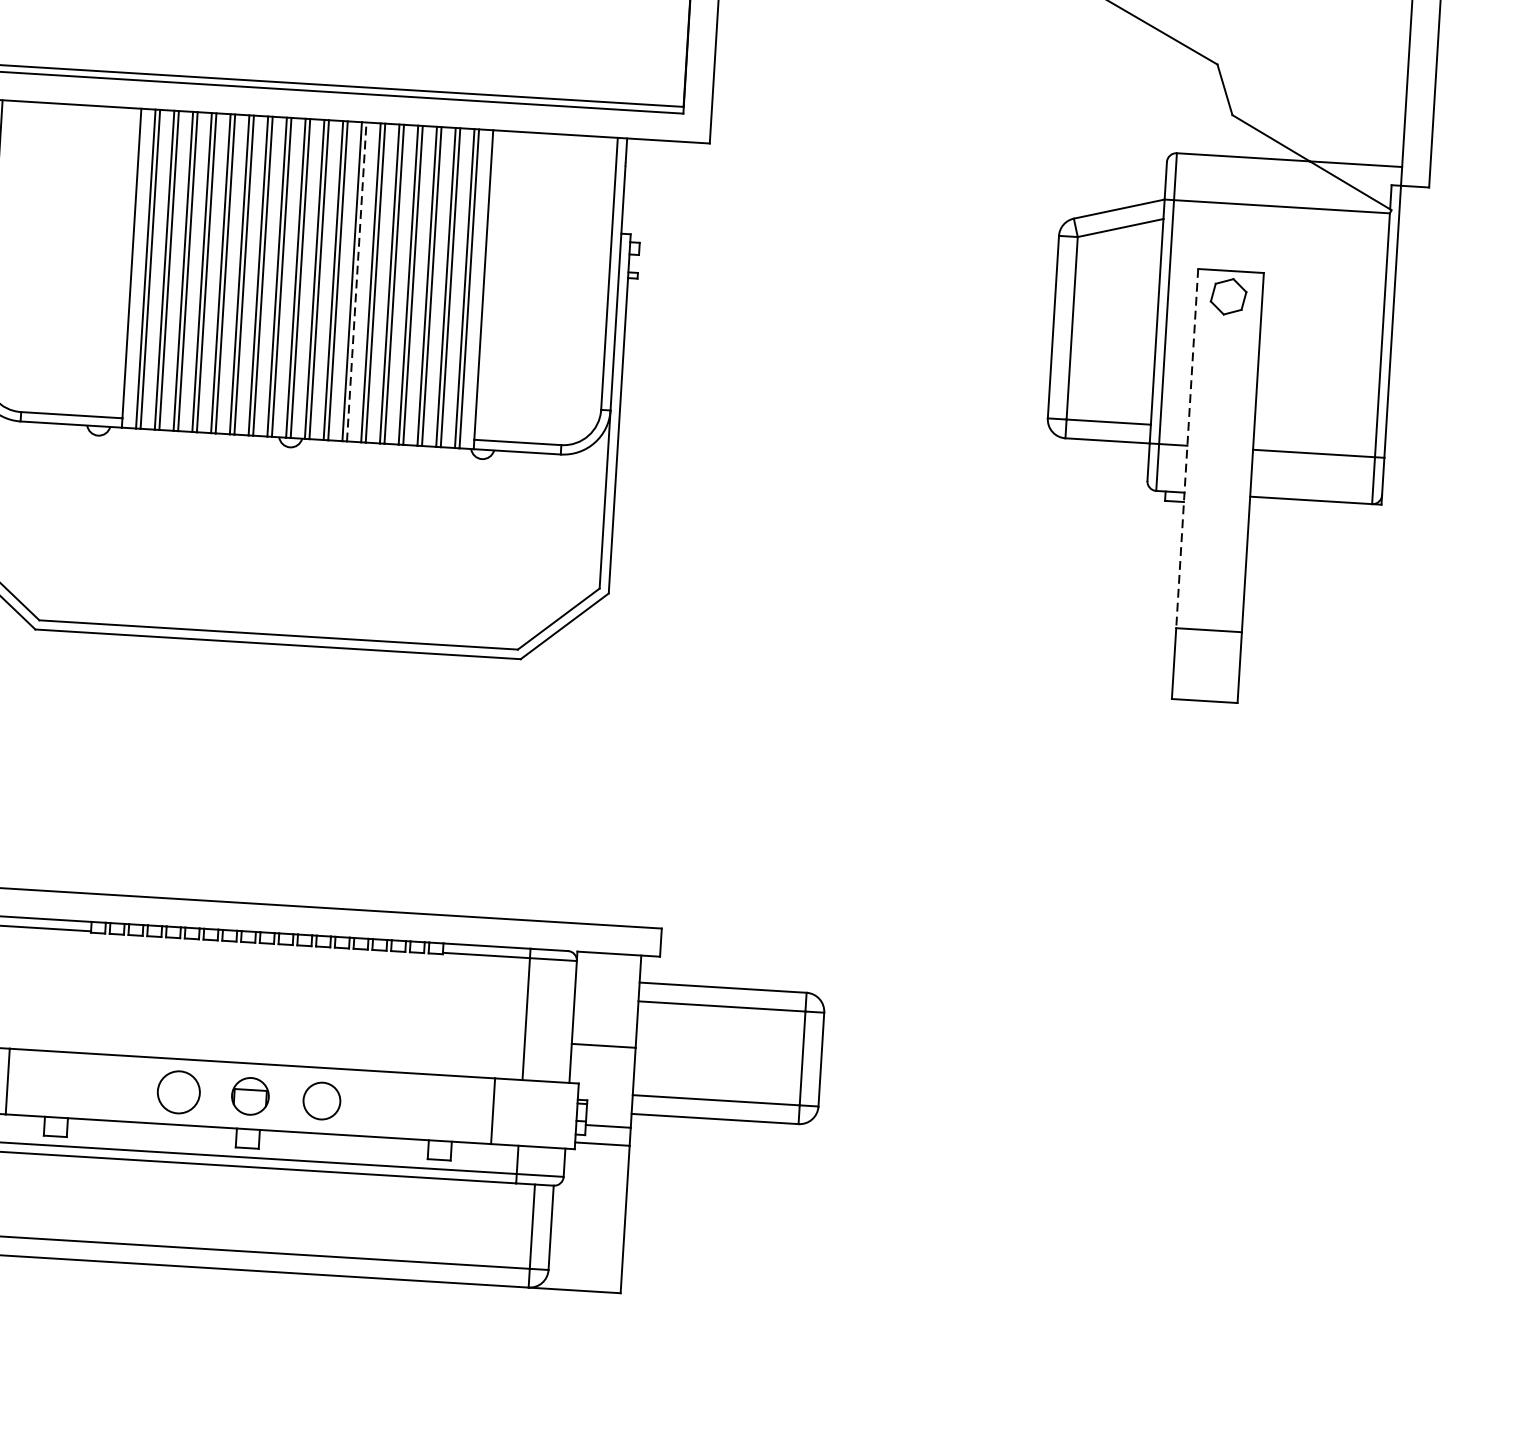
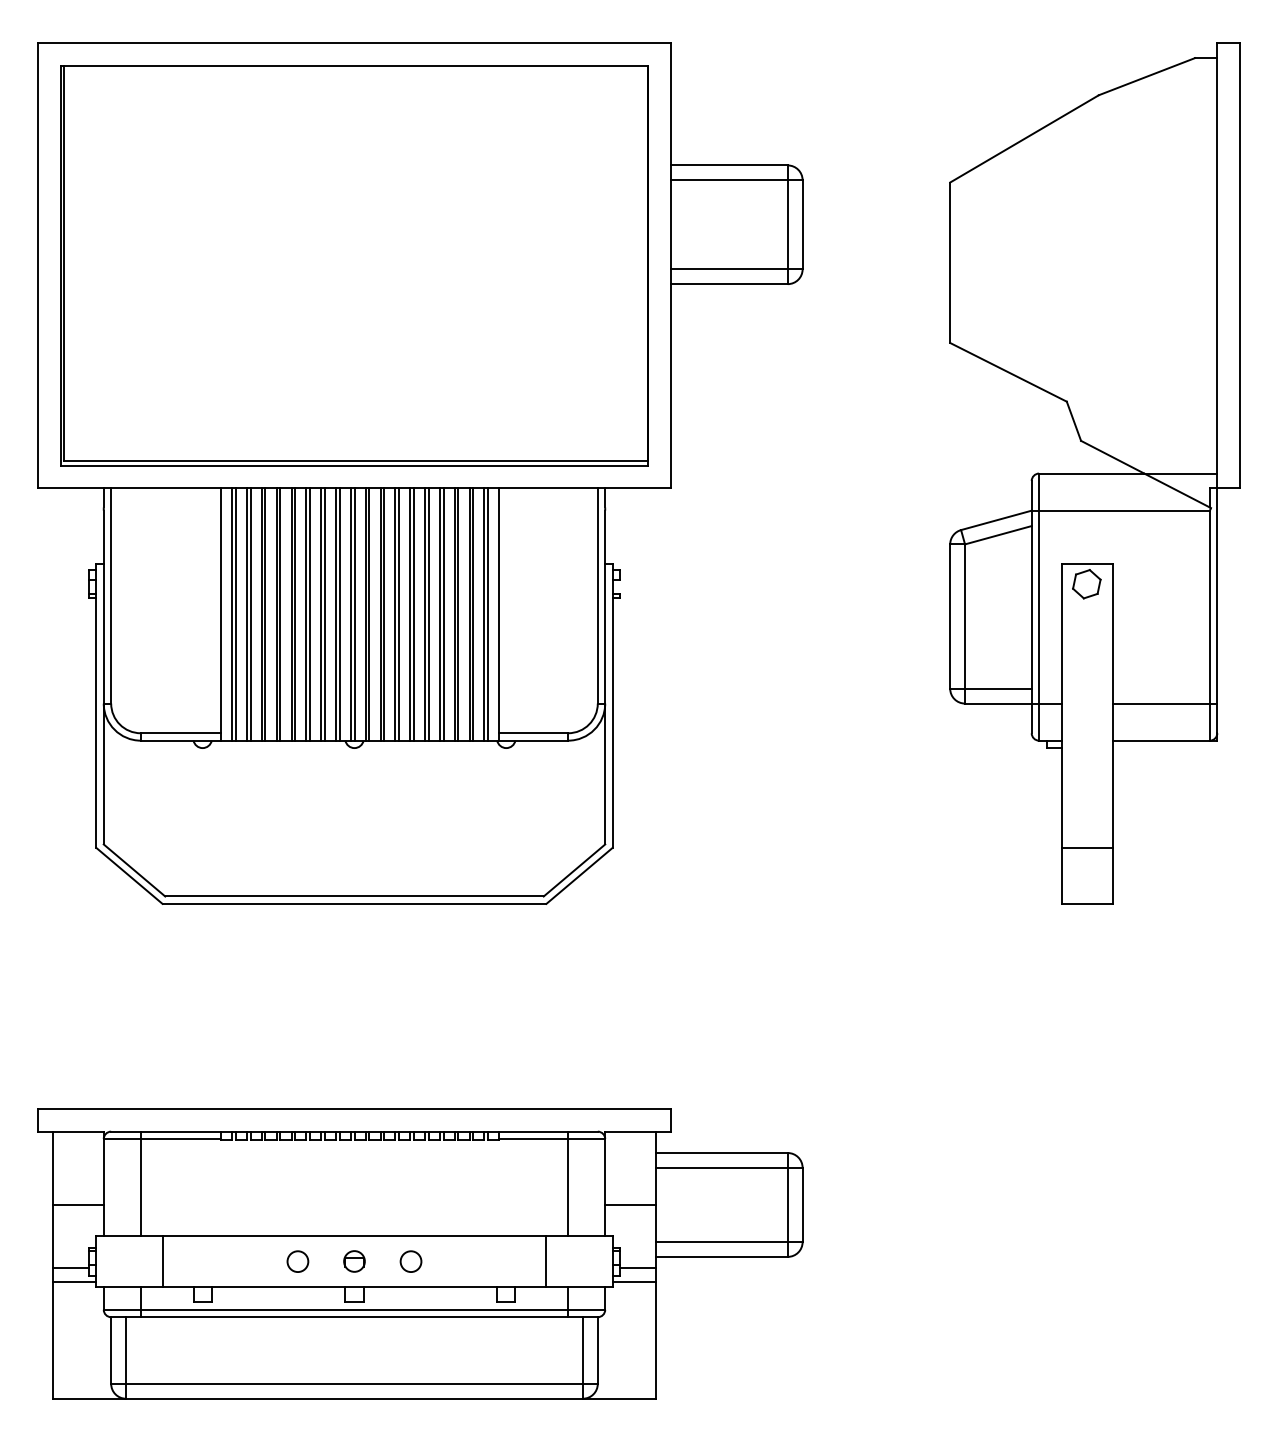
line: (357, 281) -> (399, 614), dashed -> solid
line: (1187, 449) -> (1061, 706), dashed -> solid
circle: (178, 1092) -> (297, 1261), size x0.62
part: (250, 1096) -> (354, 1261), size x0.71
circle: (321, 1100) -> (410, 1261), size x0.71

